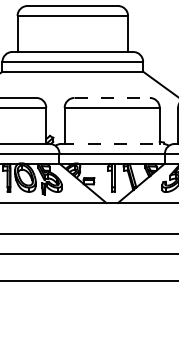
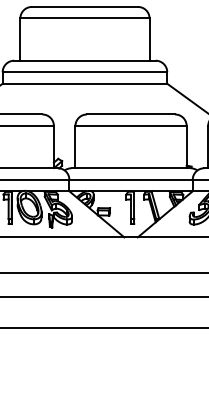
line: (112, 97) -> (131, 113), dashed -> solid
line: (112, 143) -> (131, 167), dashed -> solid

